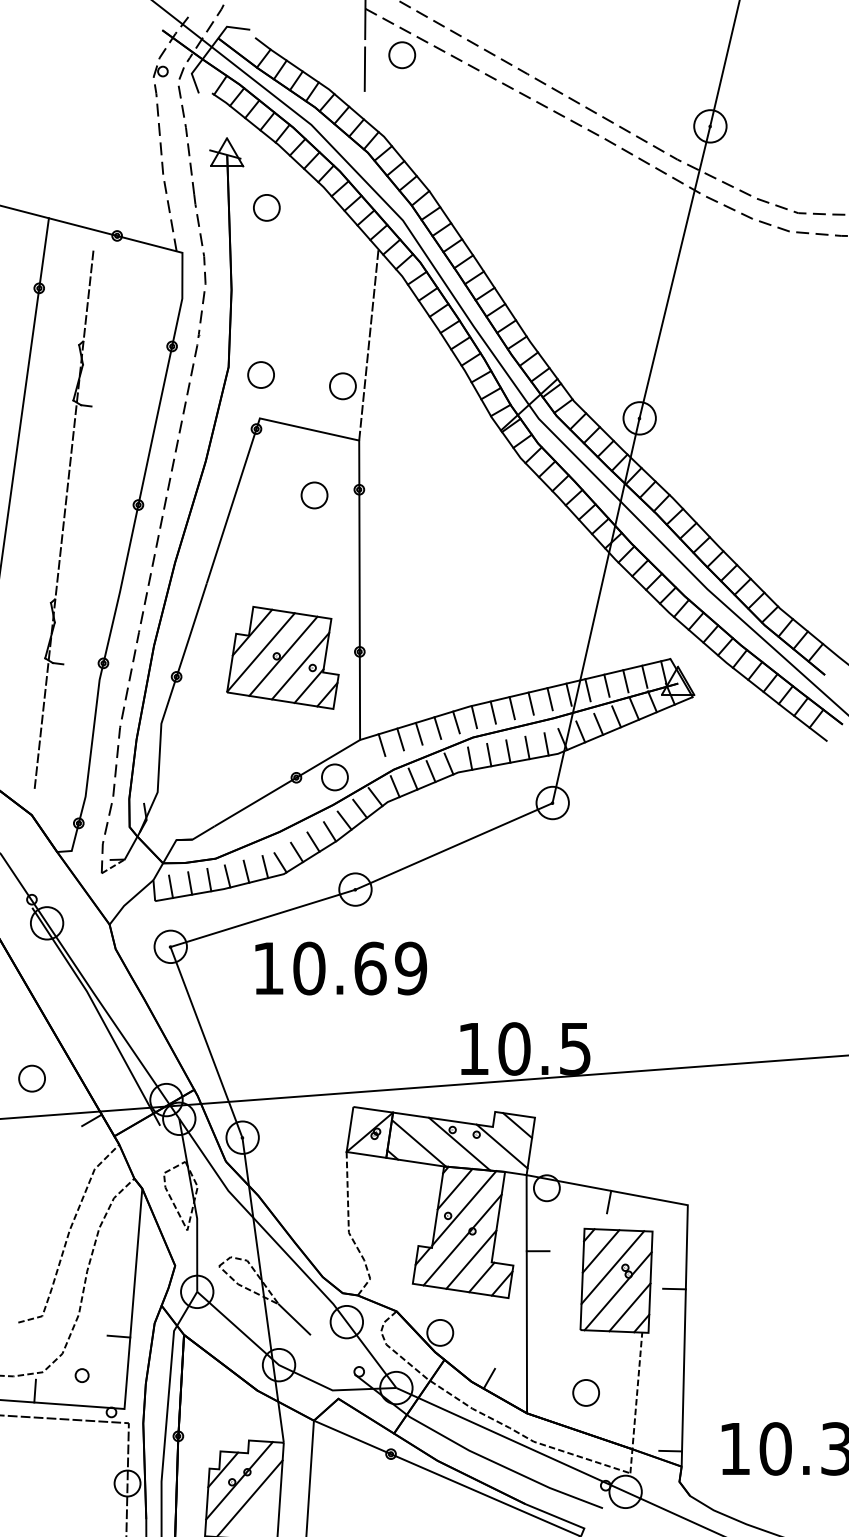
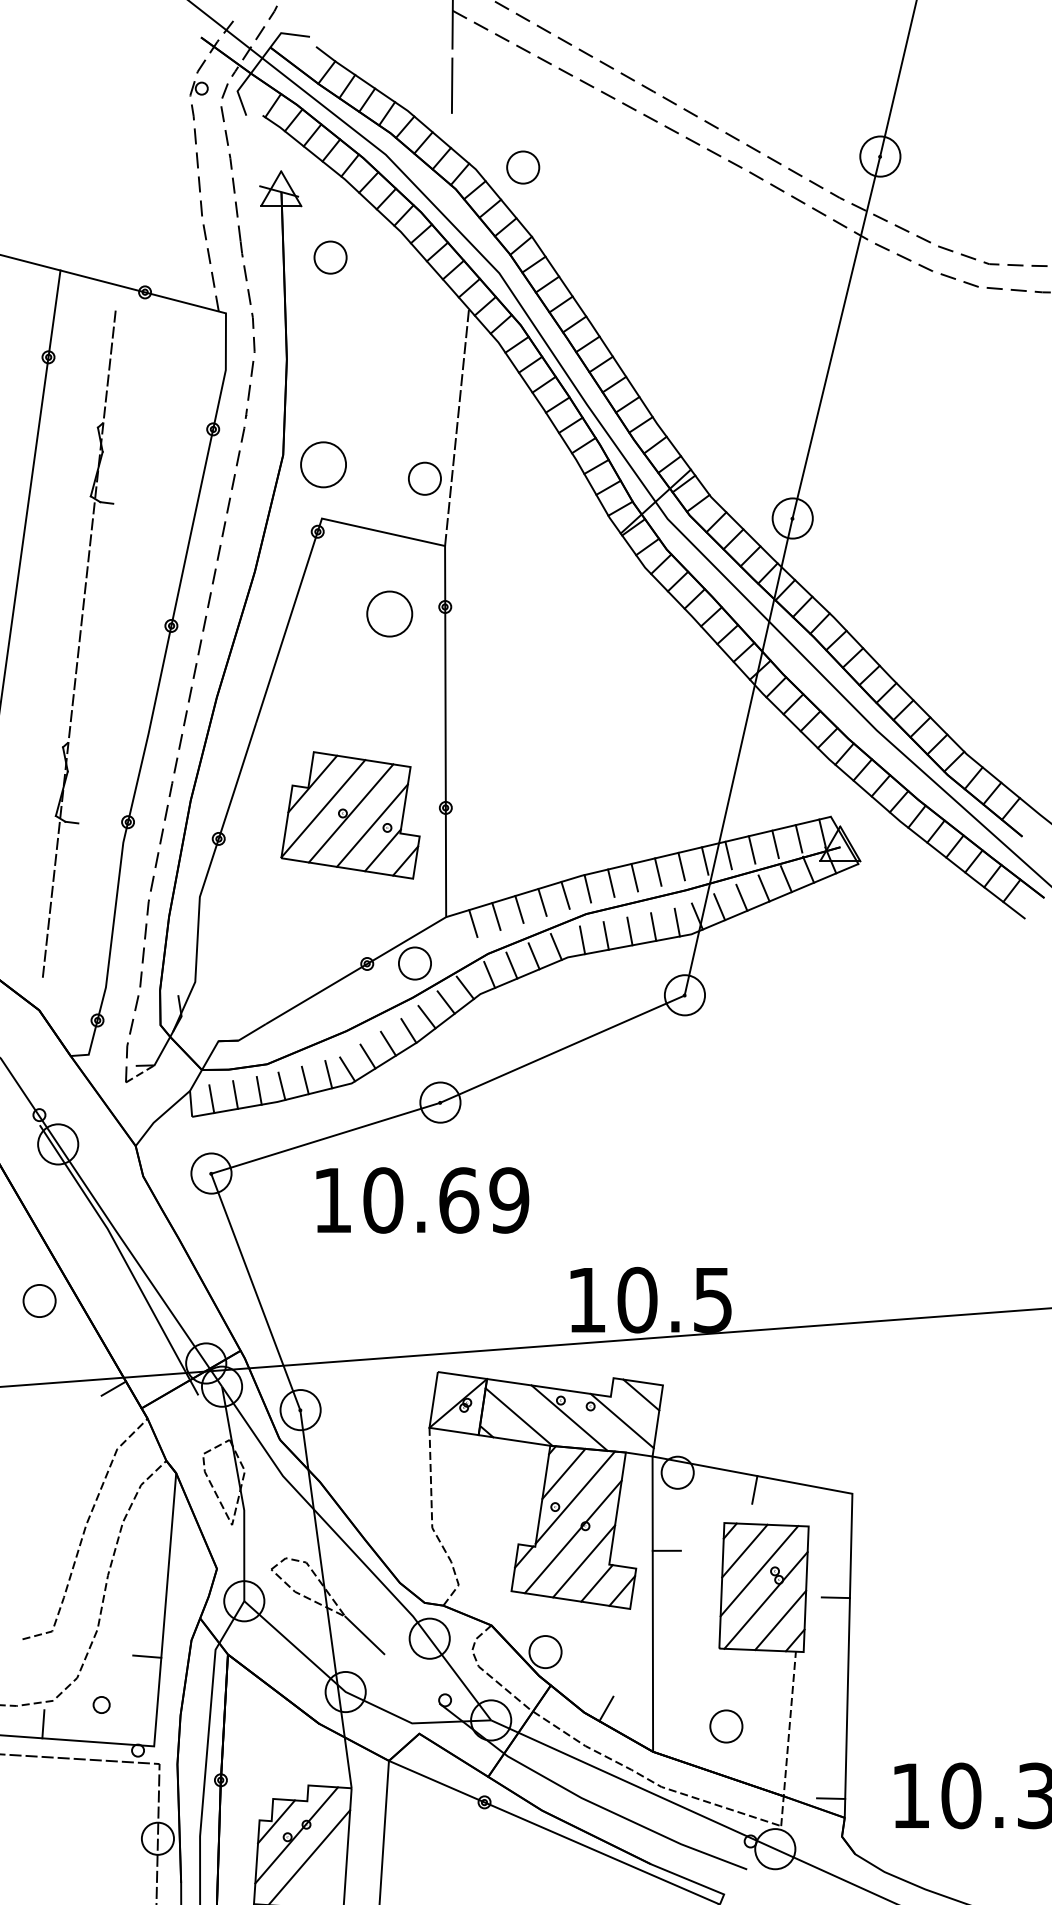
part: (402, 55) -> (523, 167), moved
part: (260, 374) -> (322, 464), size x1.4
part: (314, 495) -> (389, 614), size x1.4
part: (31, 1078) -> (38, 1300), moved

